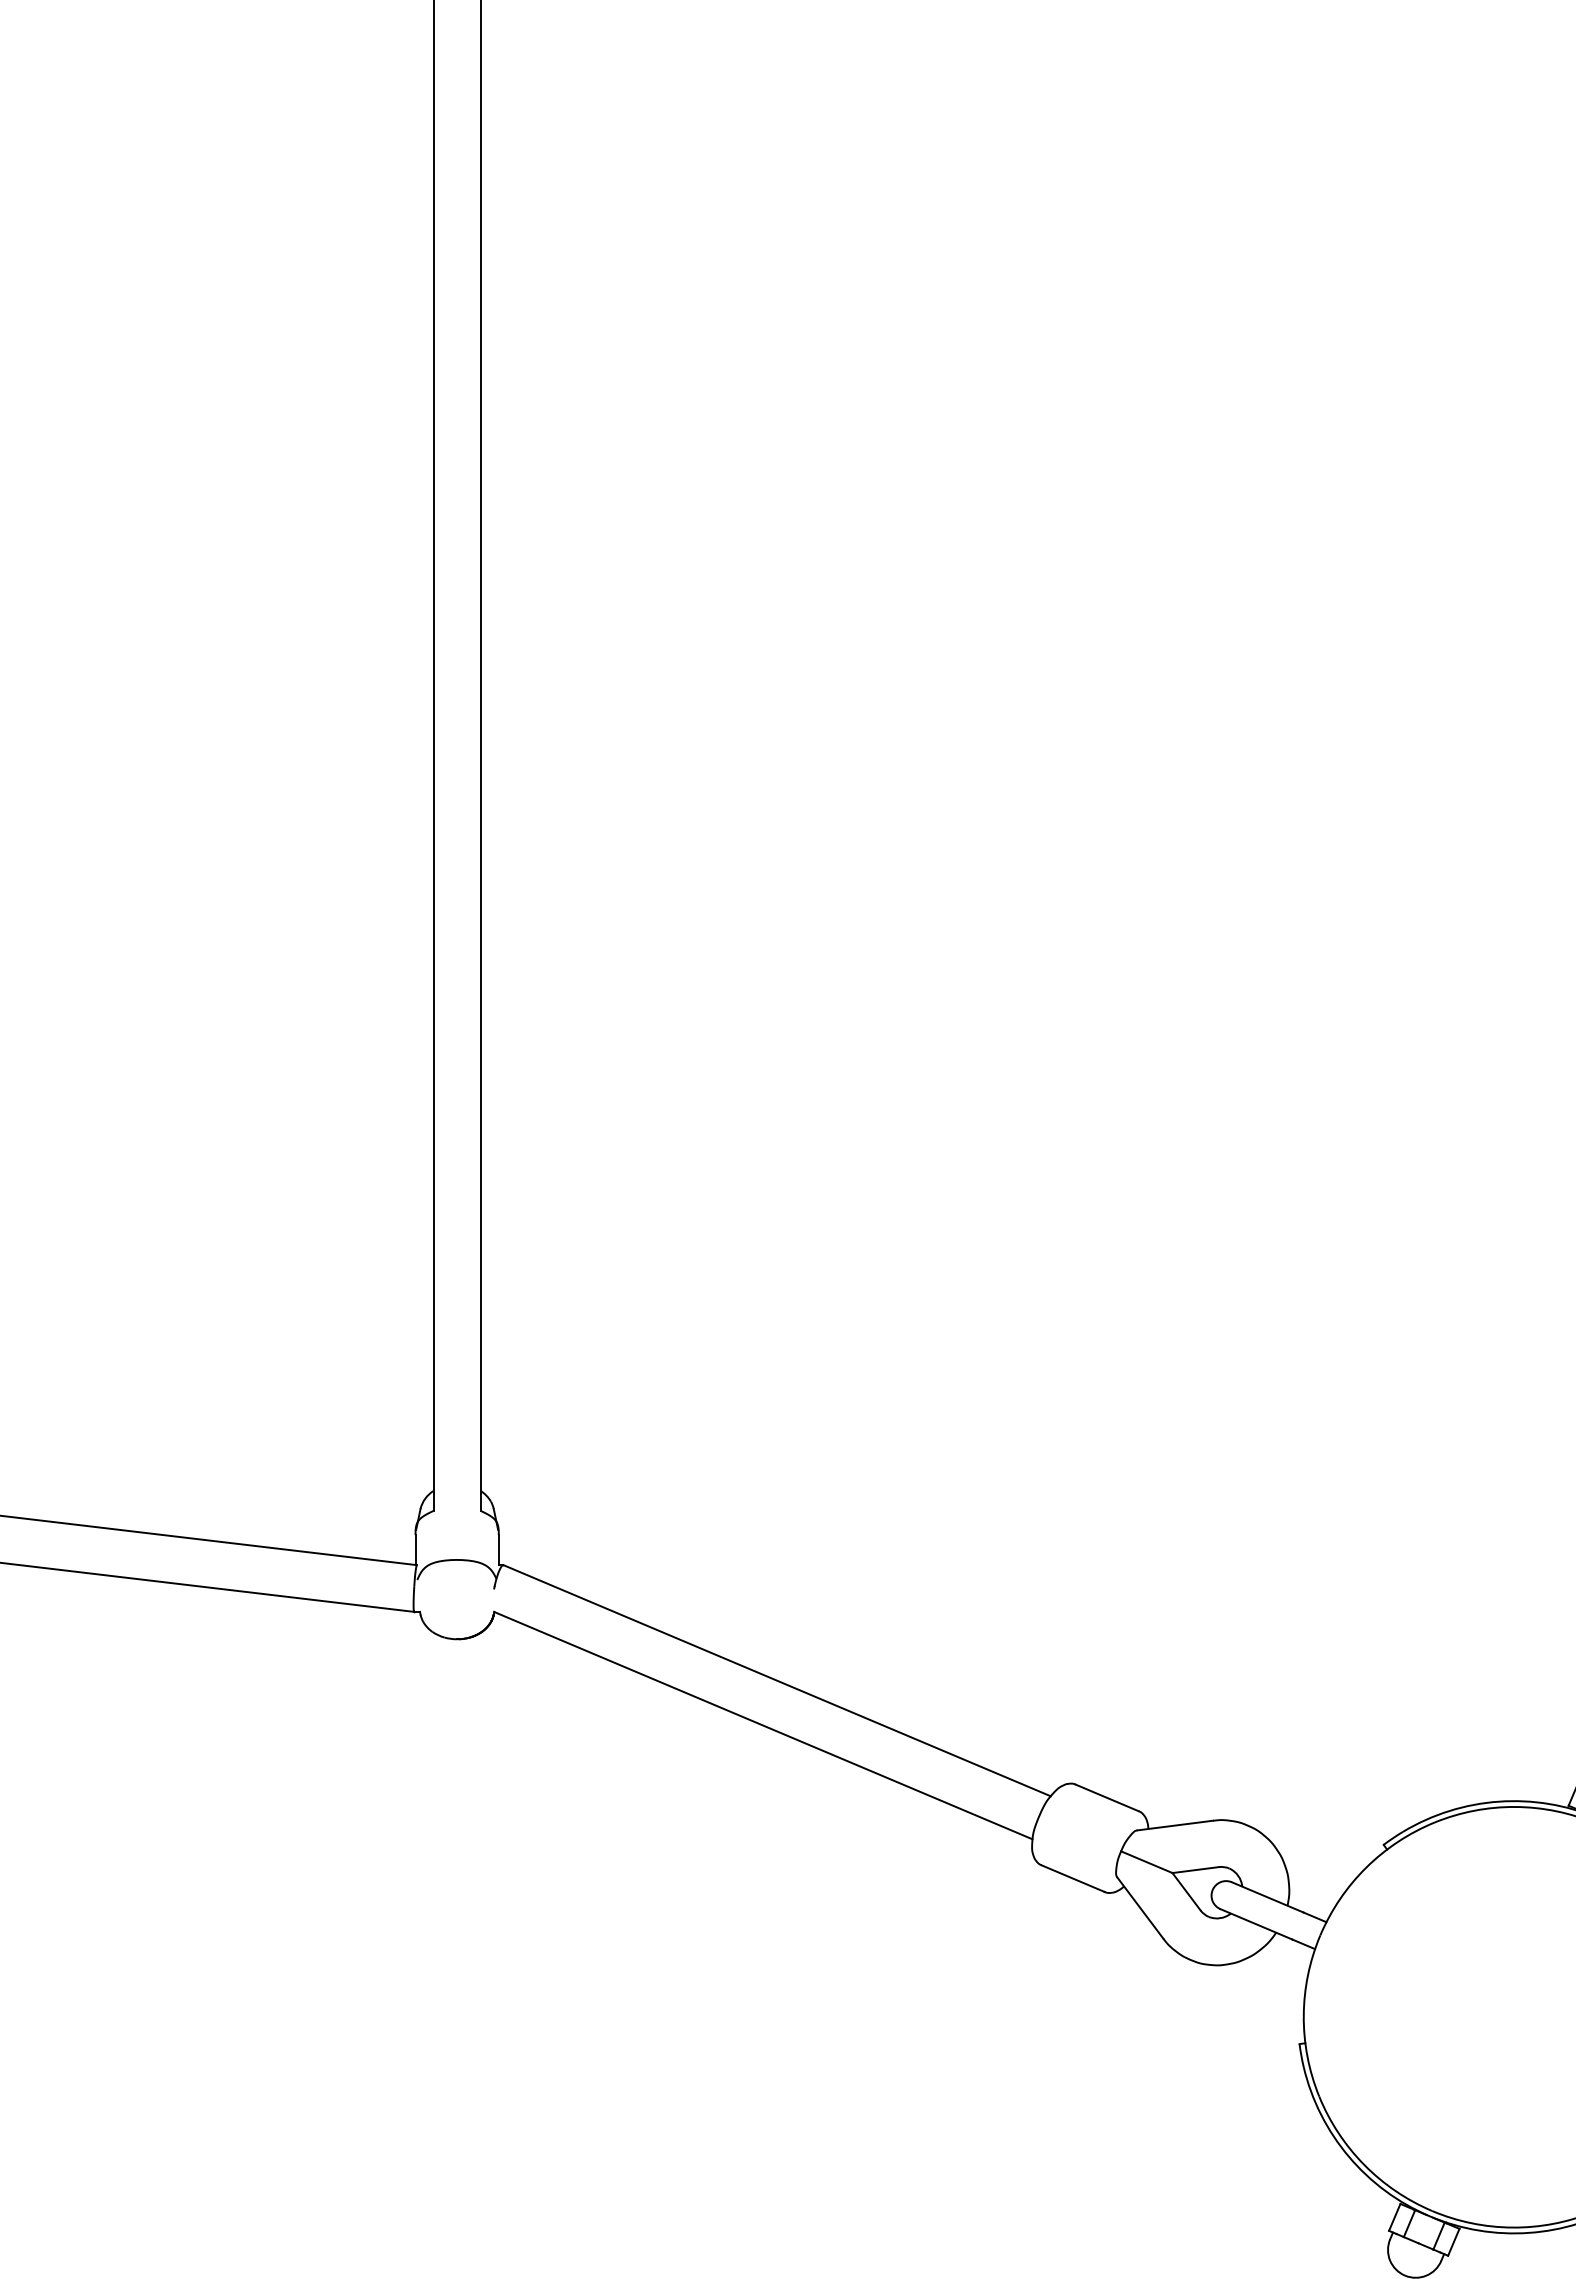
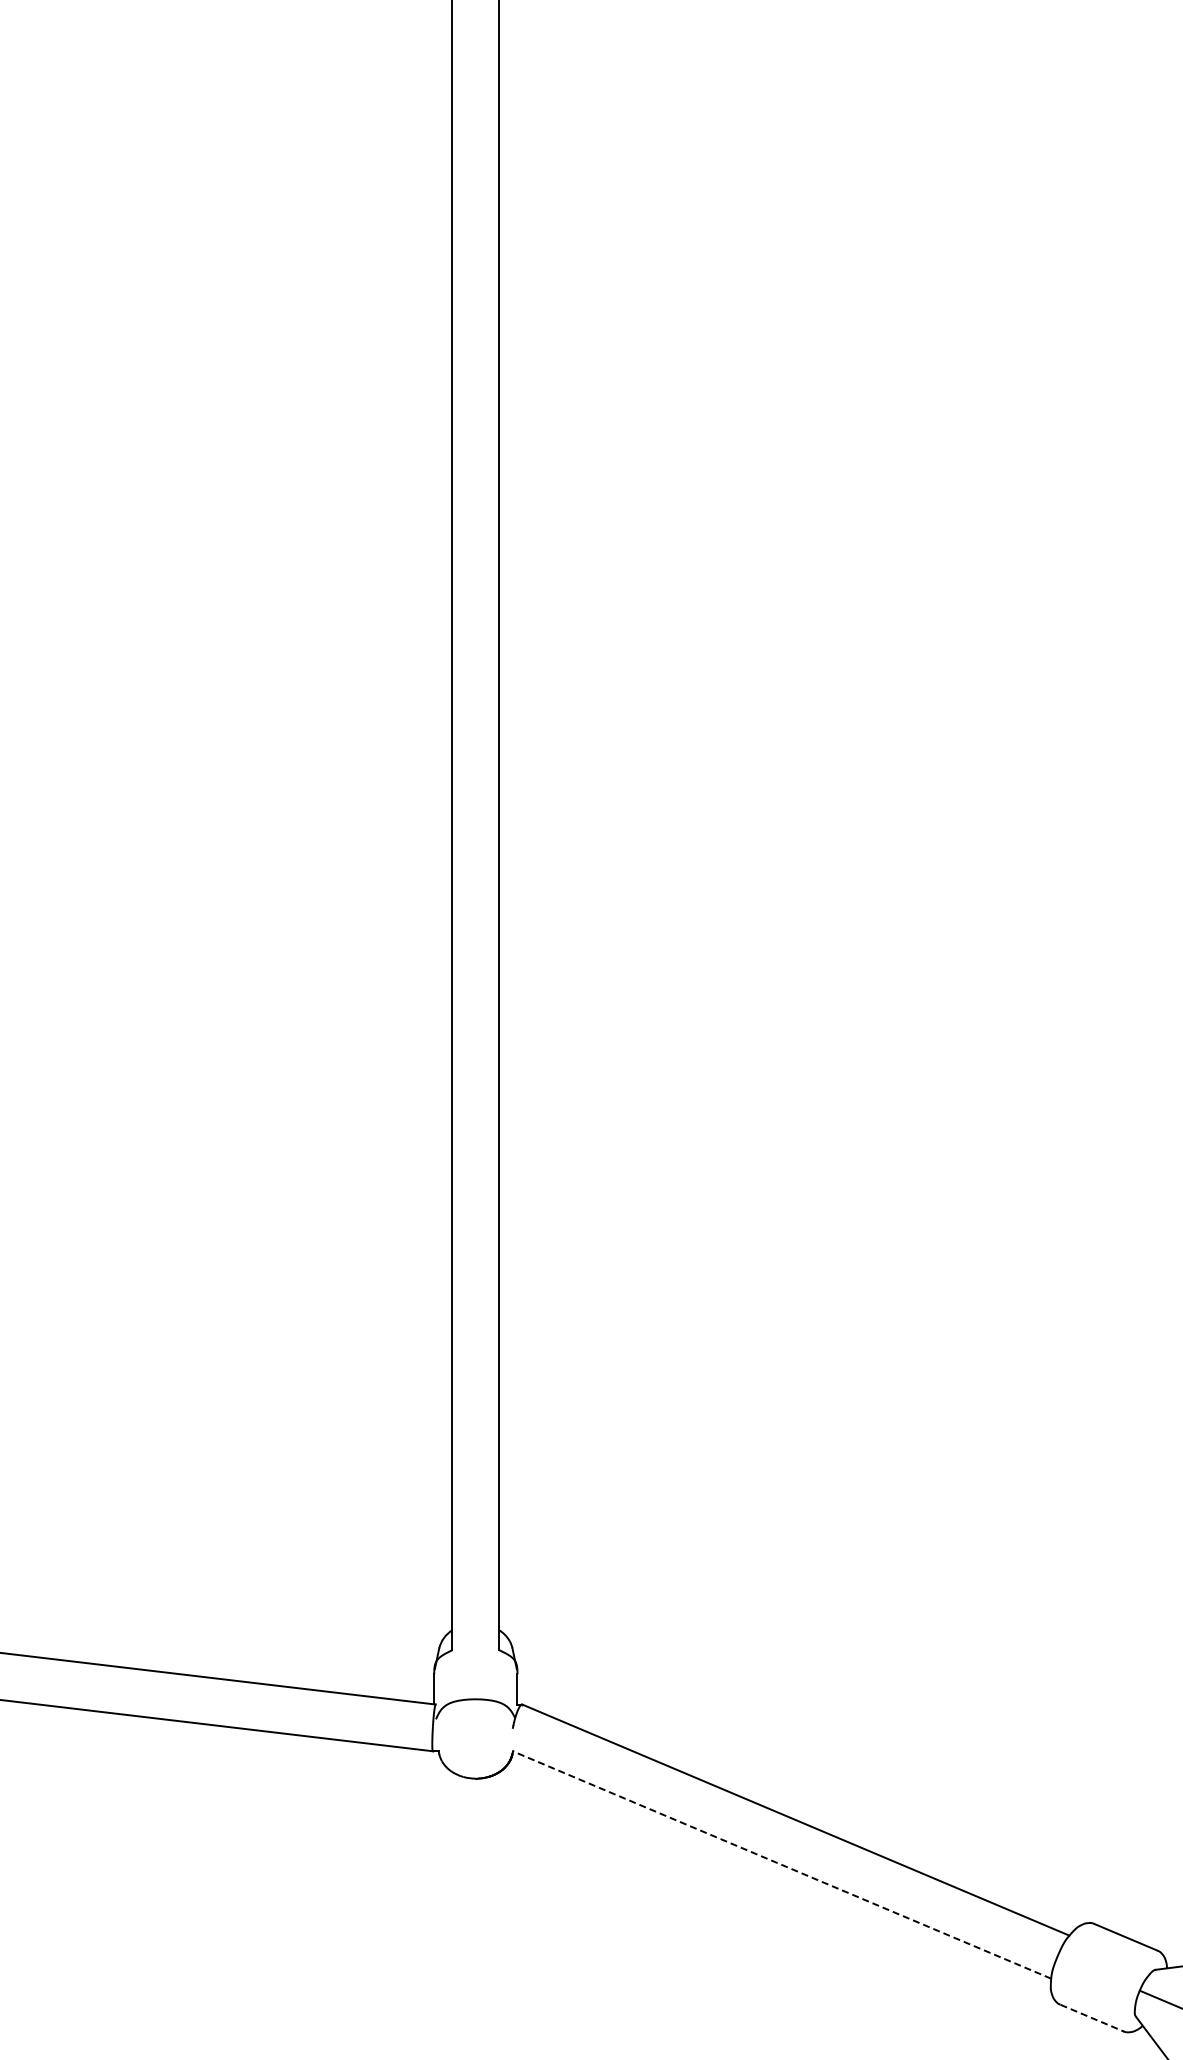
line: (762, 1725) -> (781, 1864), solid -> dashed
line: (1073, 1878) -> (1092, 2017), solid -> dashed

